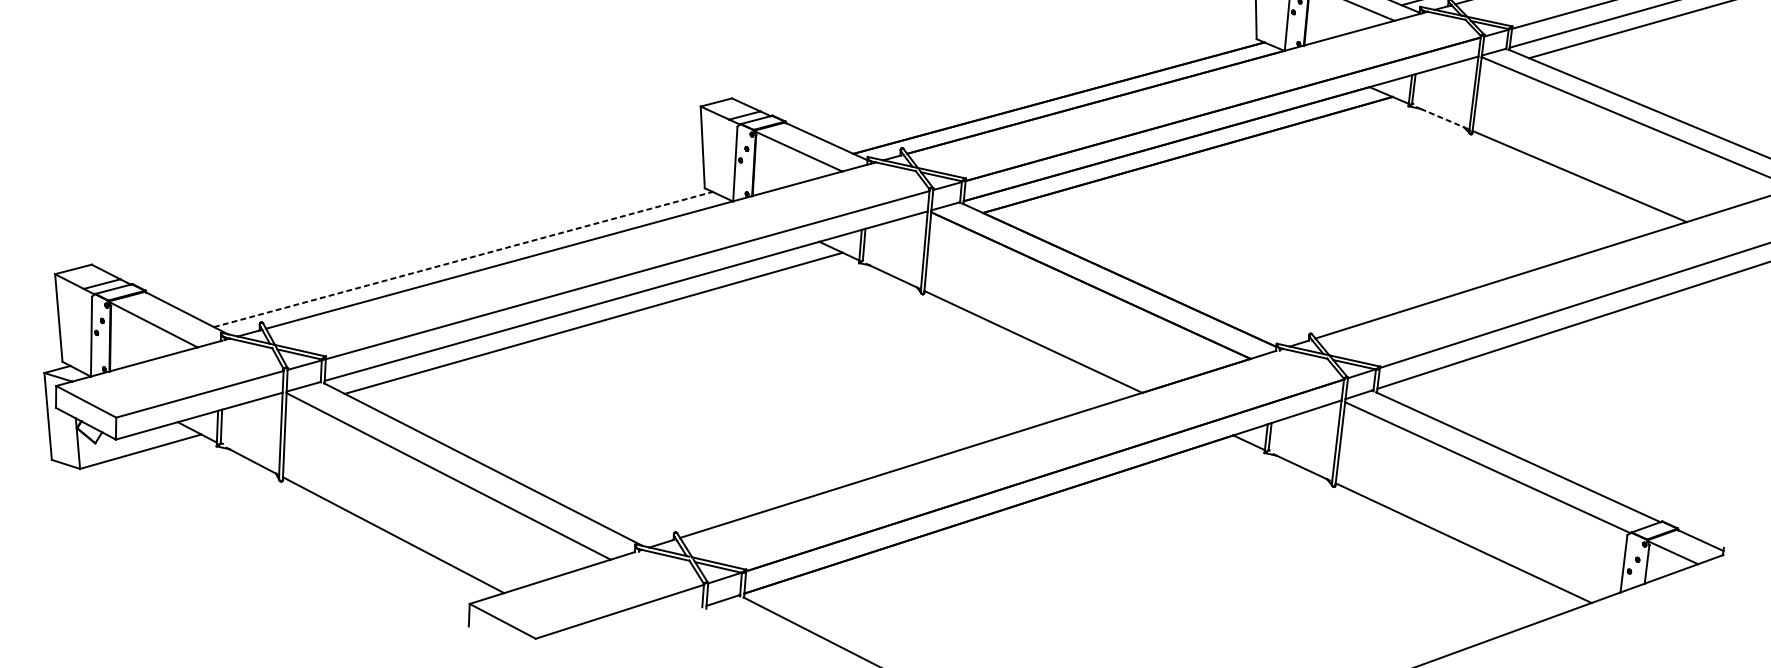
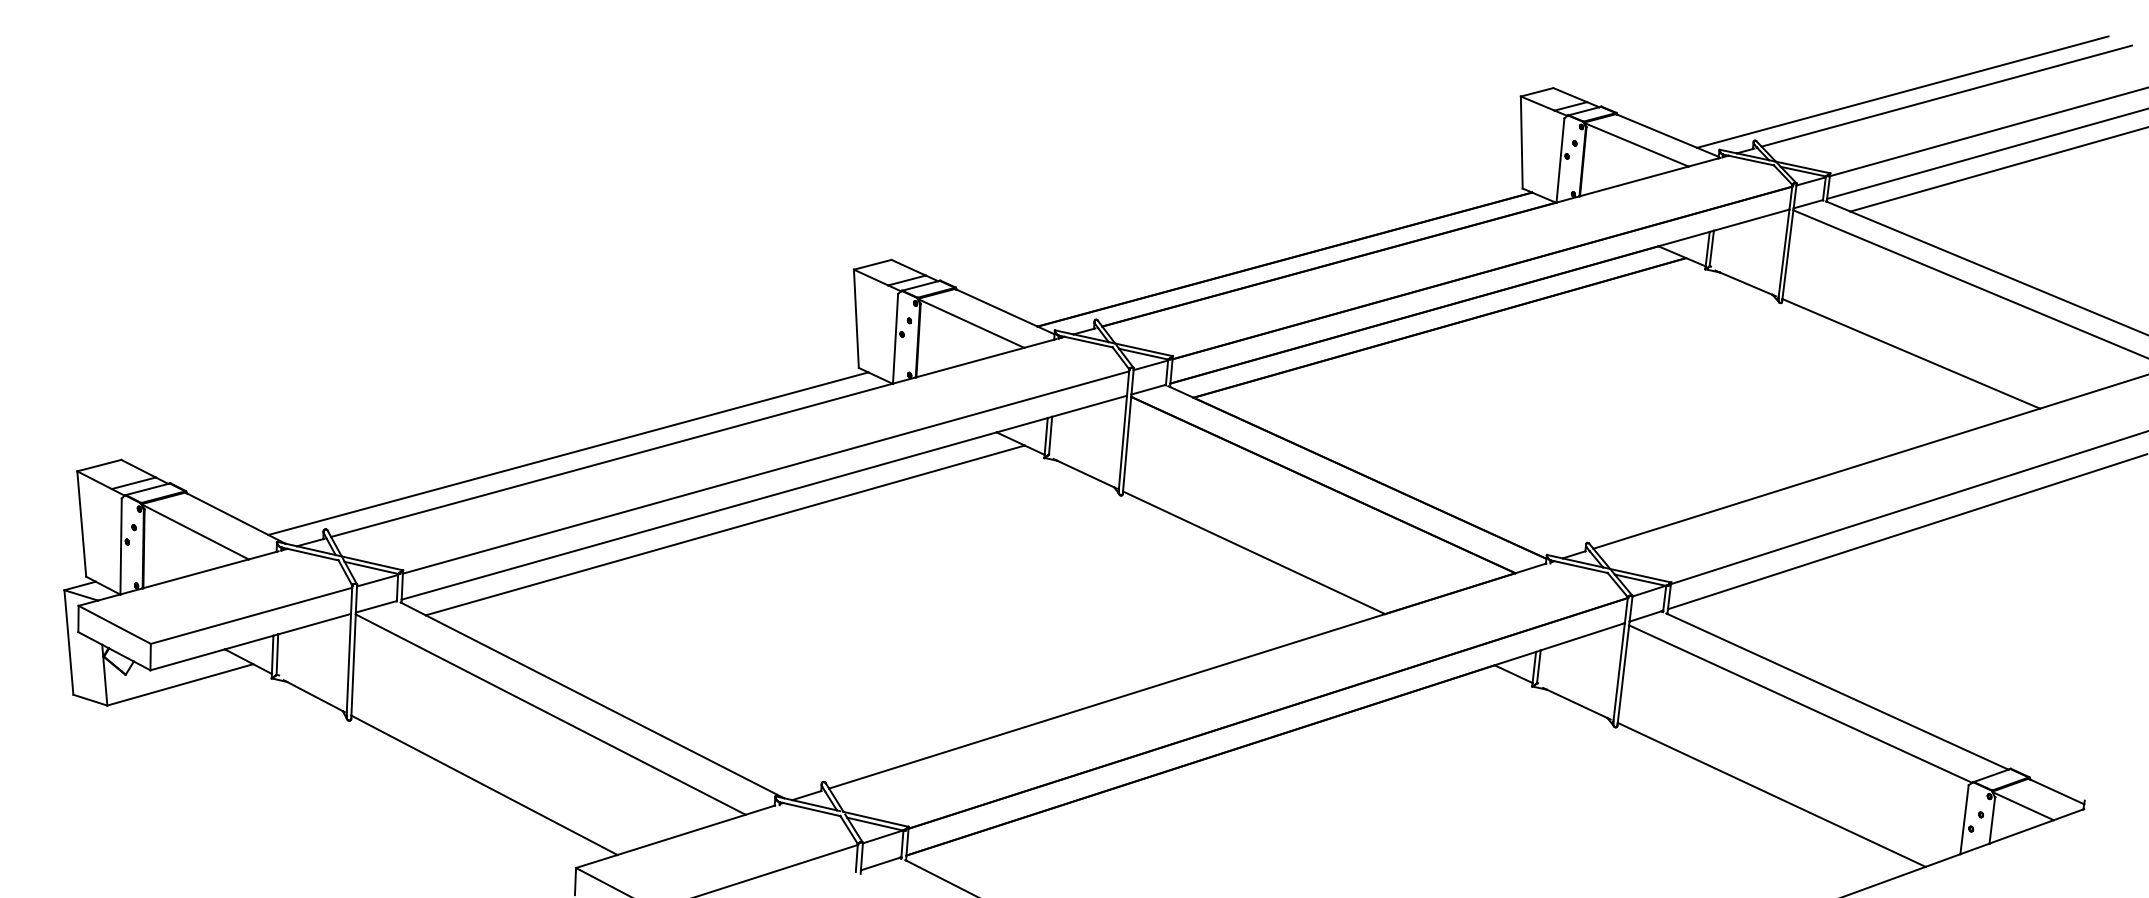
line: (1442, 118) -> (1746, 283), dashed -> solid
line: (463, 259) -> (568, 453), dashed -> solid

